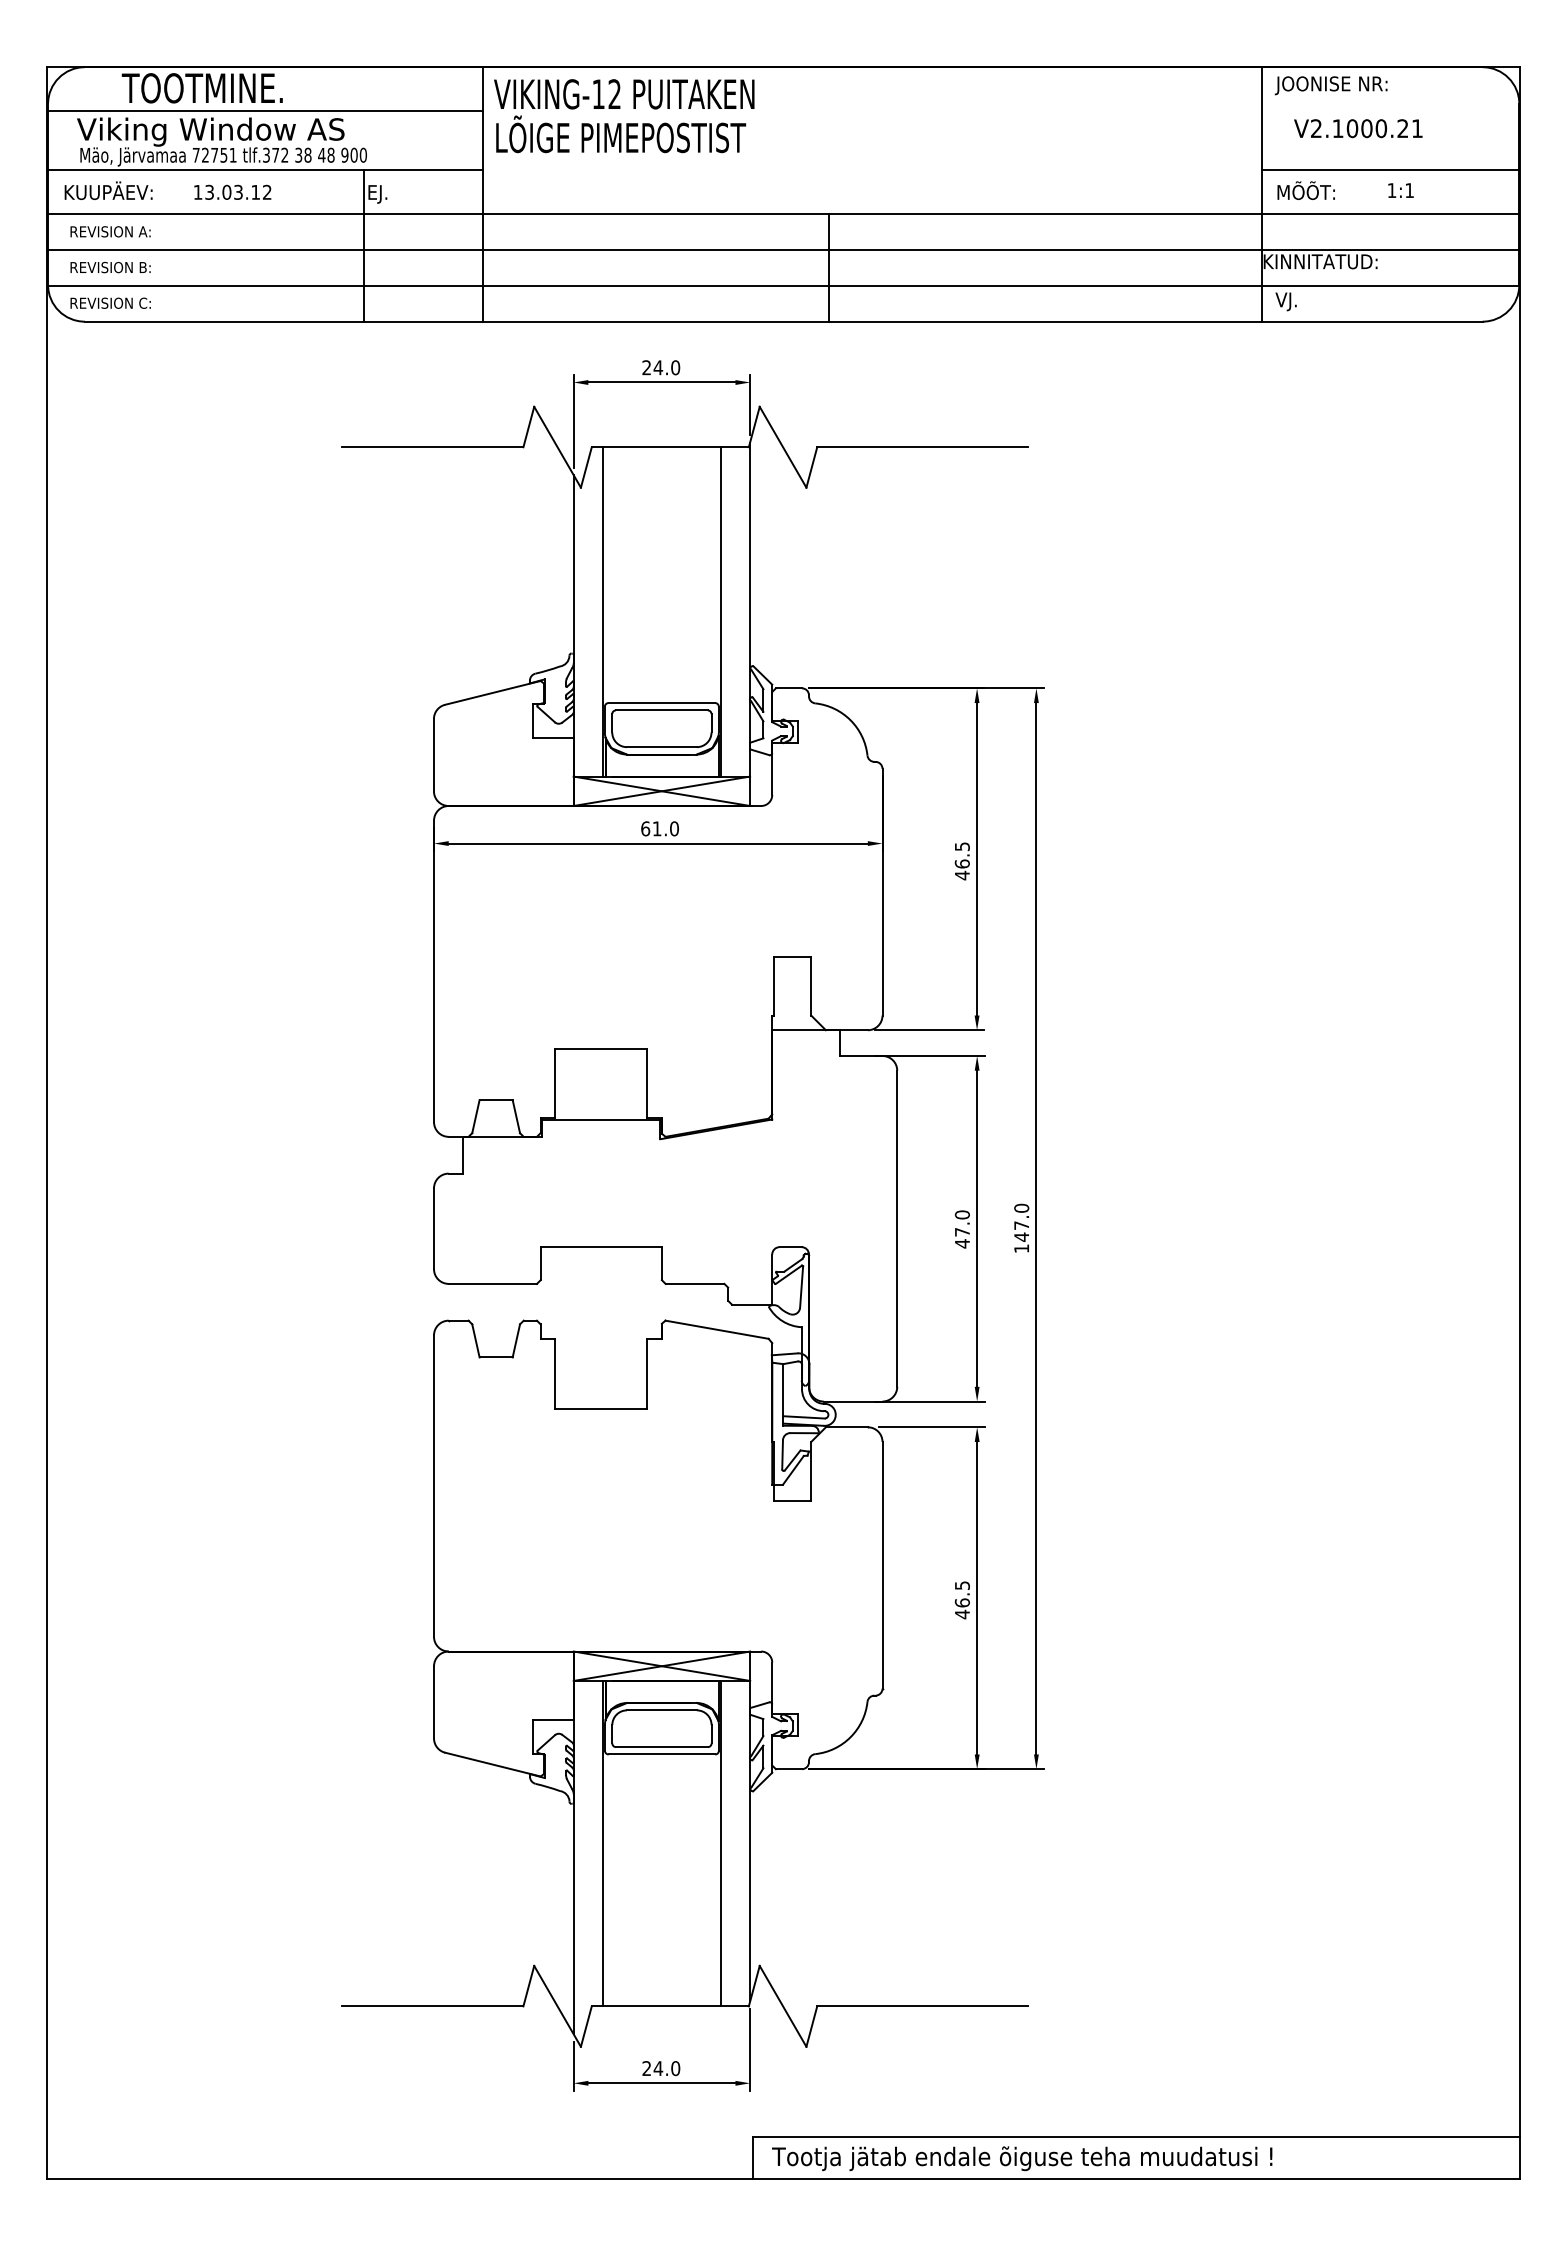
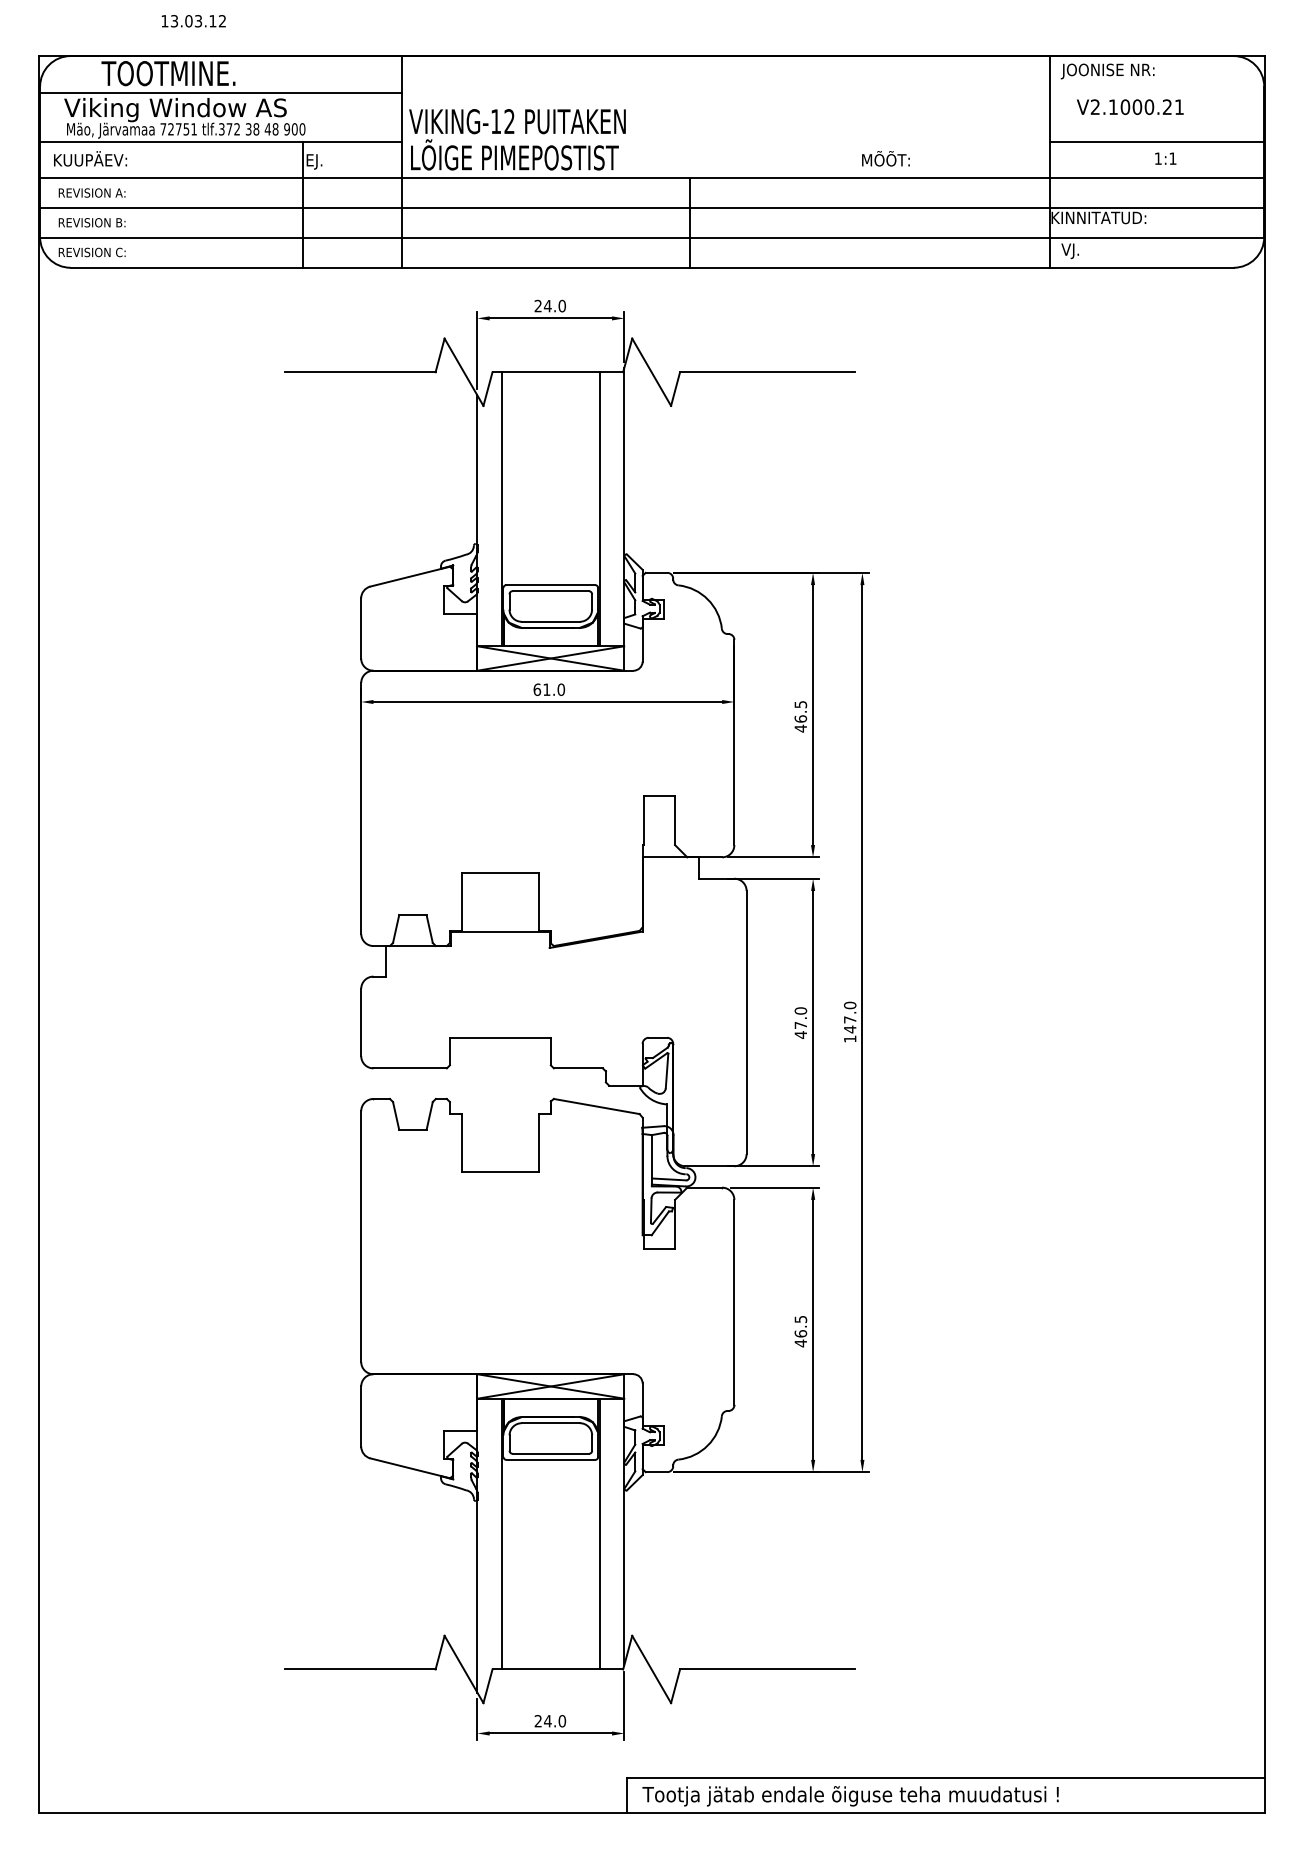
text: (624, 115) -> (517, 139), moved
text: (1305, 190) -> (885, 158), moved
text: (232, 192) -> (193, 21), moved

